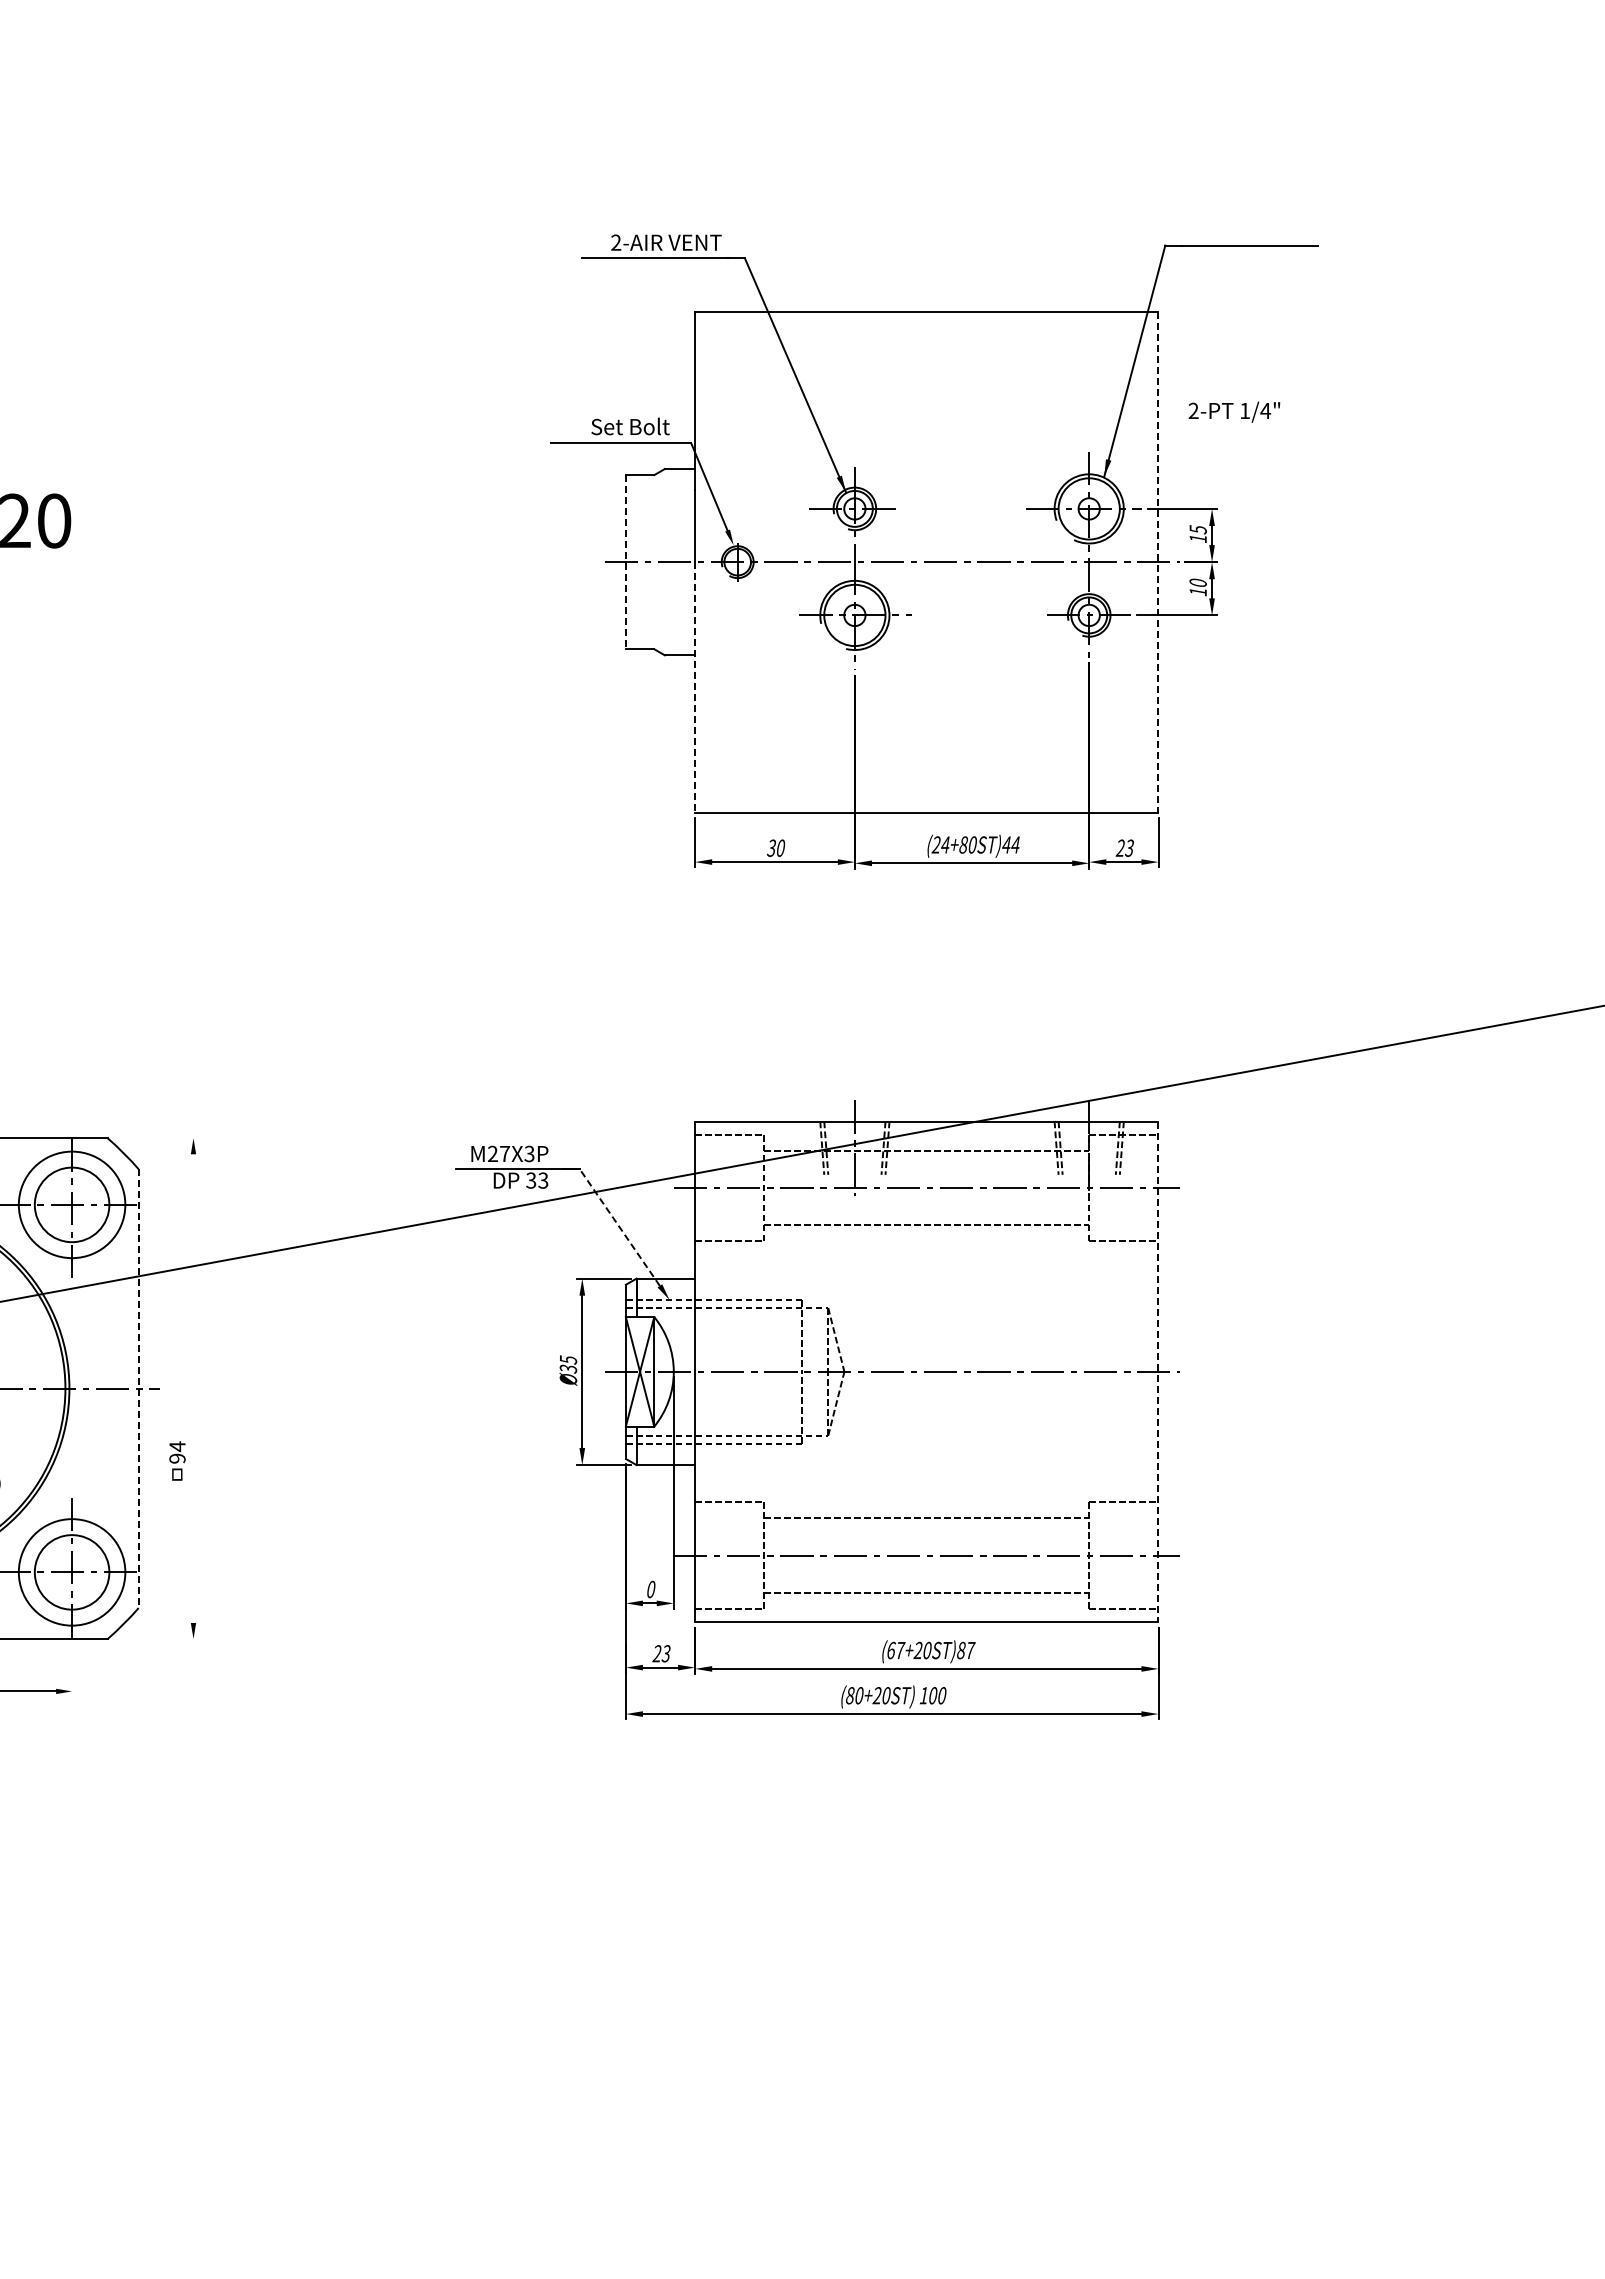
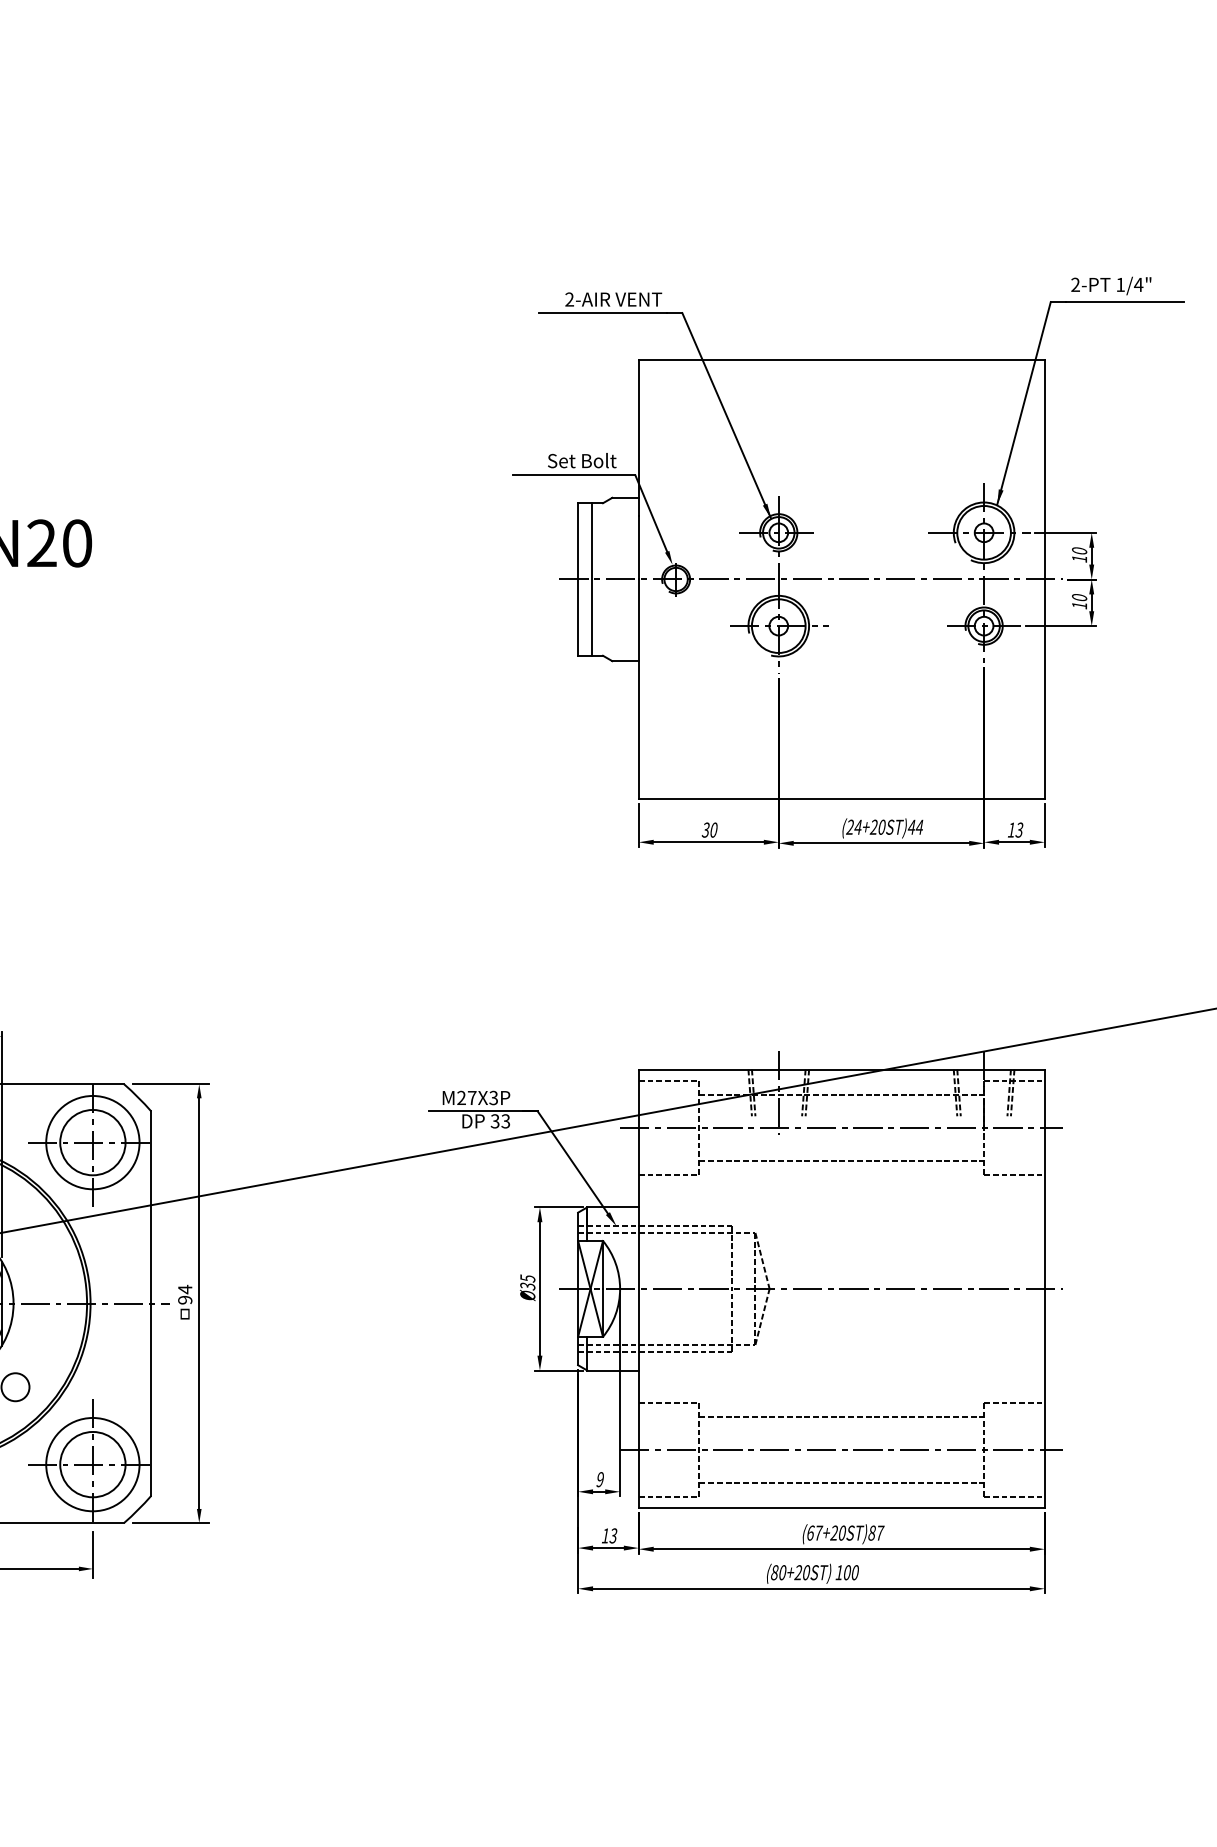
text: (1234, 411) -> (1111, 285), moved
text: (1197, 529) -> (1078, 550), 15 -> 10
line: (625, 562) -> (577, 579), dashed -> solid
line: (641, 562) -> (591, 579), added
line: (1158, 562) -> (1044, 579), dashed -> solid
line: (695, 687) -> (639, 689), dashed -> solid
text: (962, 844) -> (873, 826), (24+80ST)44 -> (24+20ST)44
text: (1119, 847) -> (1010, 829), 23 -> 13
line: (161, 1138) -> (171, 1084), added
line: (619, 1227) -> (572, 1162), dashed -> solid
line: (1158, 1372) -> (1044, 1289), dashed -> solid
line: (193, 1388) -> (199, 1303), added
line: (138, 1389) -> (151, 1304), dashed -> solid
text: (177, 1460) -> (185, 1301), moved
text: (650, 1589) -> (599, 1479), 0 -> 9
line: (161, 1638) -> (171, 1522), added
text: (656, 1653) -> (604, 1535), 23 -> 13
line: (72, 1675) -> (93, 1554), added

